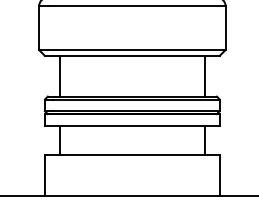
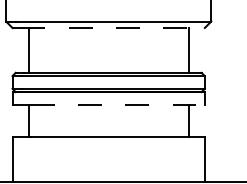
line: (136, 55) -> (113, 27), solid -> dashed
line: (141, 125) -> (118, 104), solid -> dashed

